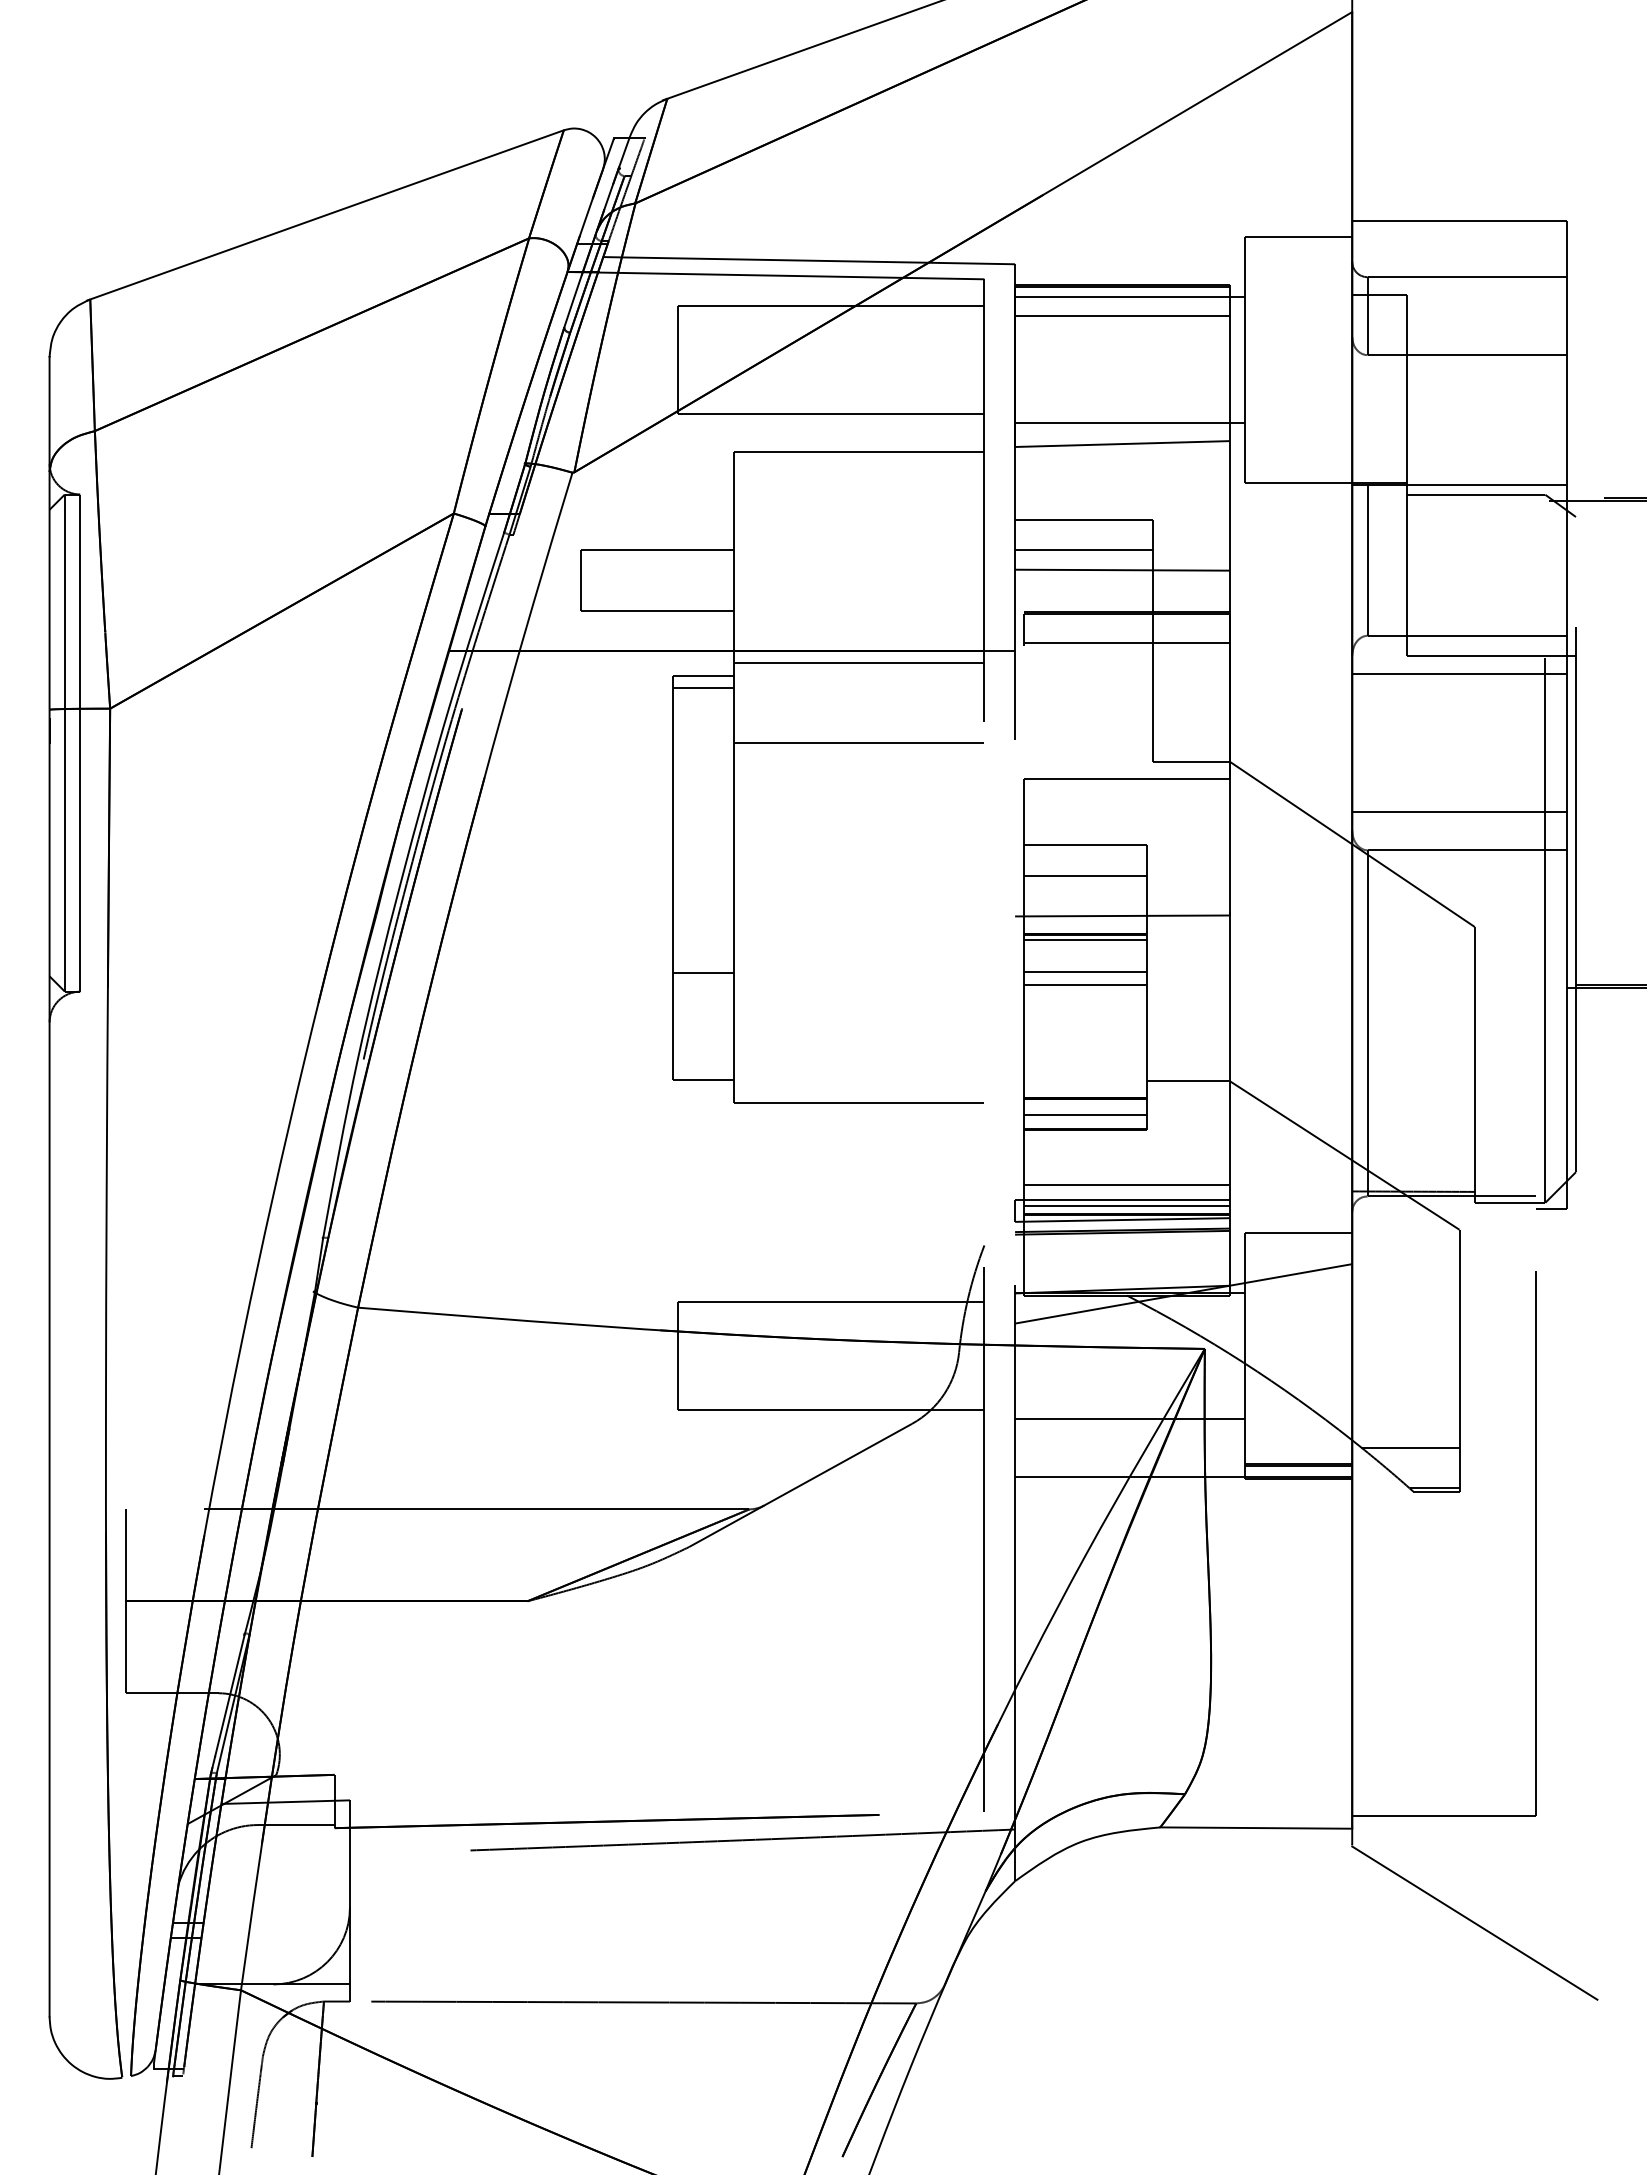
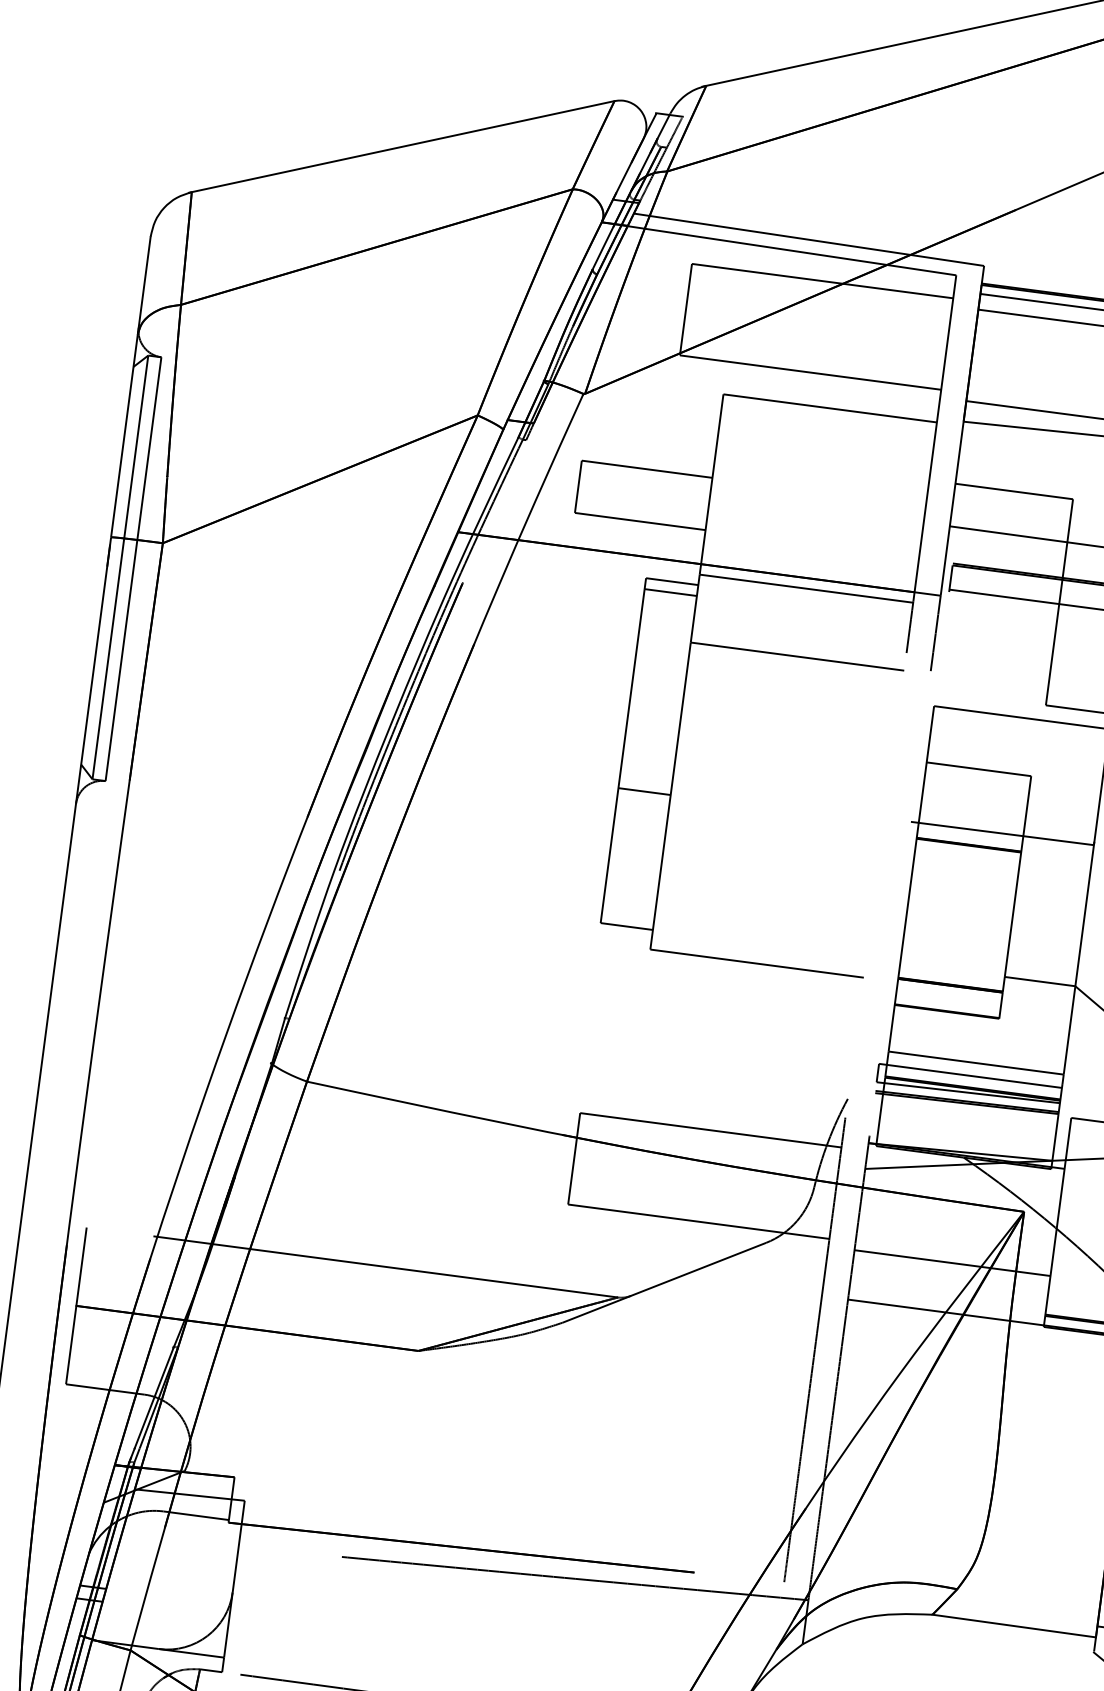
line: (1084, 550) -> (1011, 517), removed
line: (1085, 876) -> (975, 795), removed
line: (1085, 940) -> (968, 850), removed
line: (1085, 971) -> (964, 876), removed
line: (702, 972) -> (643, 791), moved
line: (1085, 985) -> (963, 888), removed
line: (1085, 1115) -> (948, 999), removed
line: (1126, 1206) -> (973, 1081), removed

